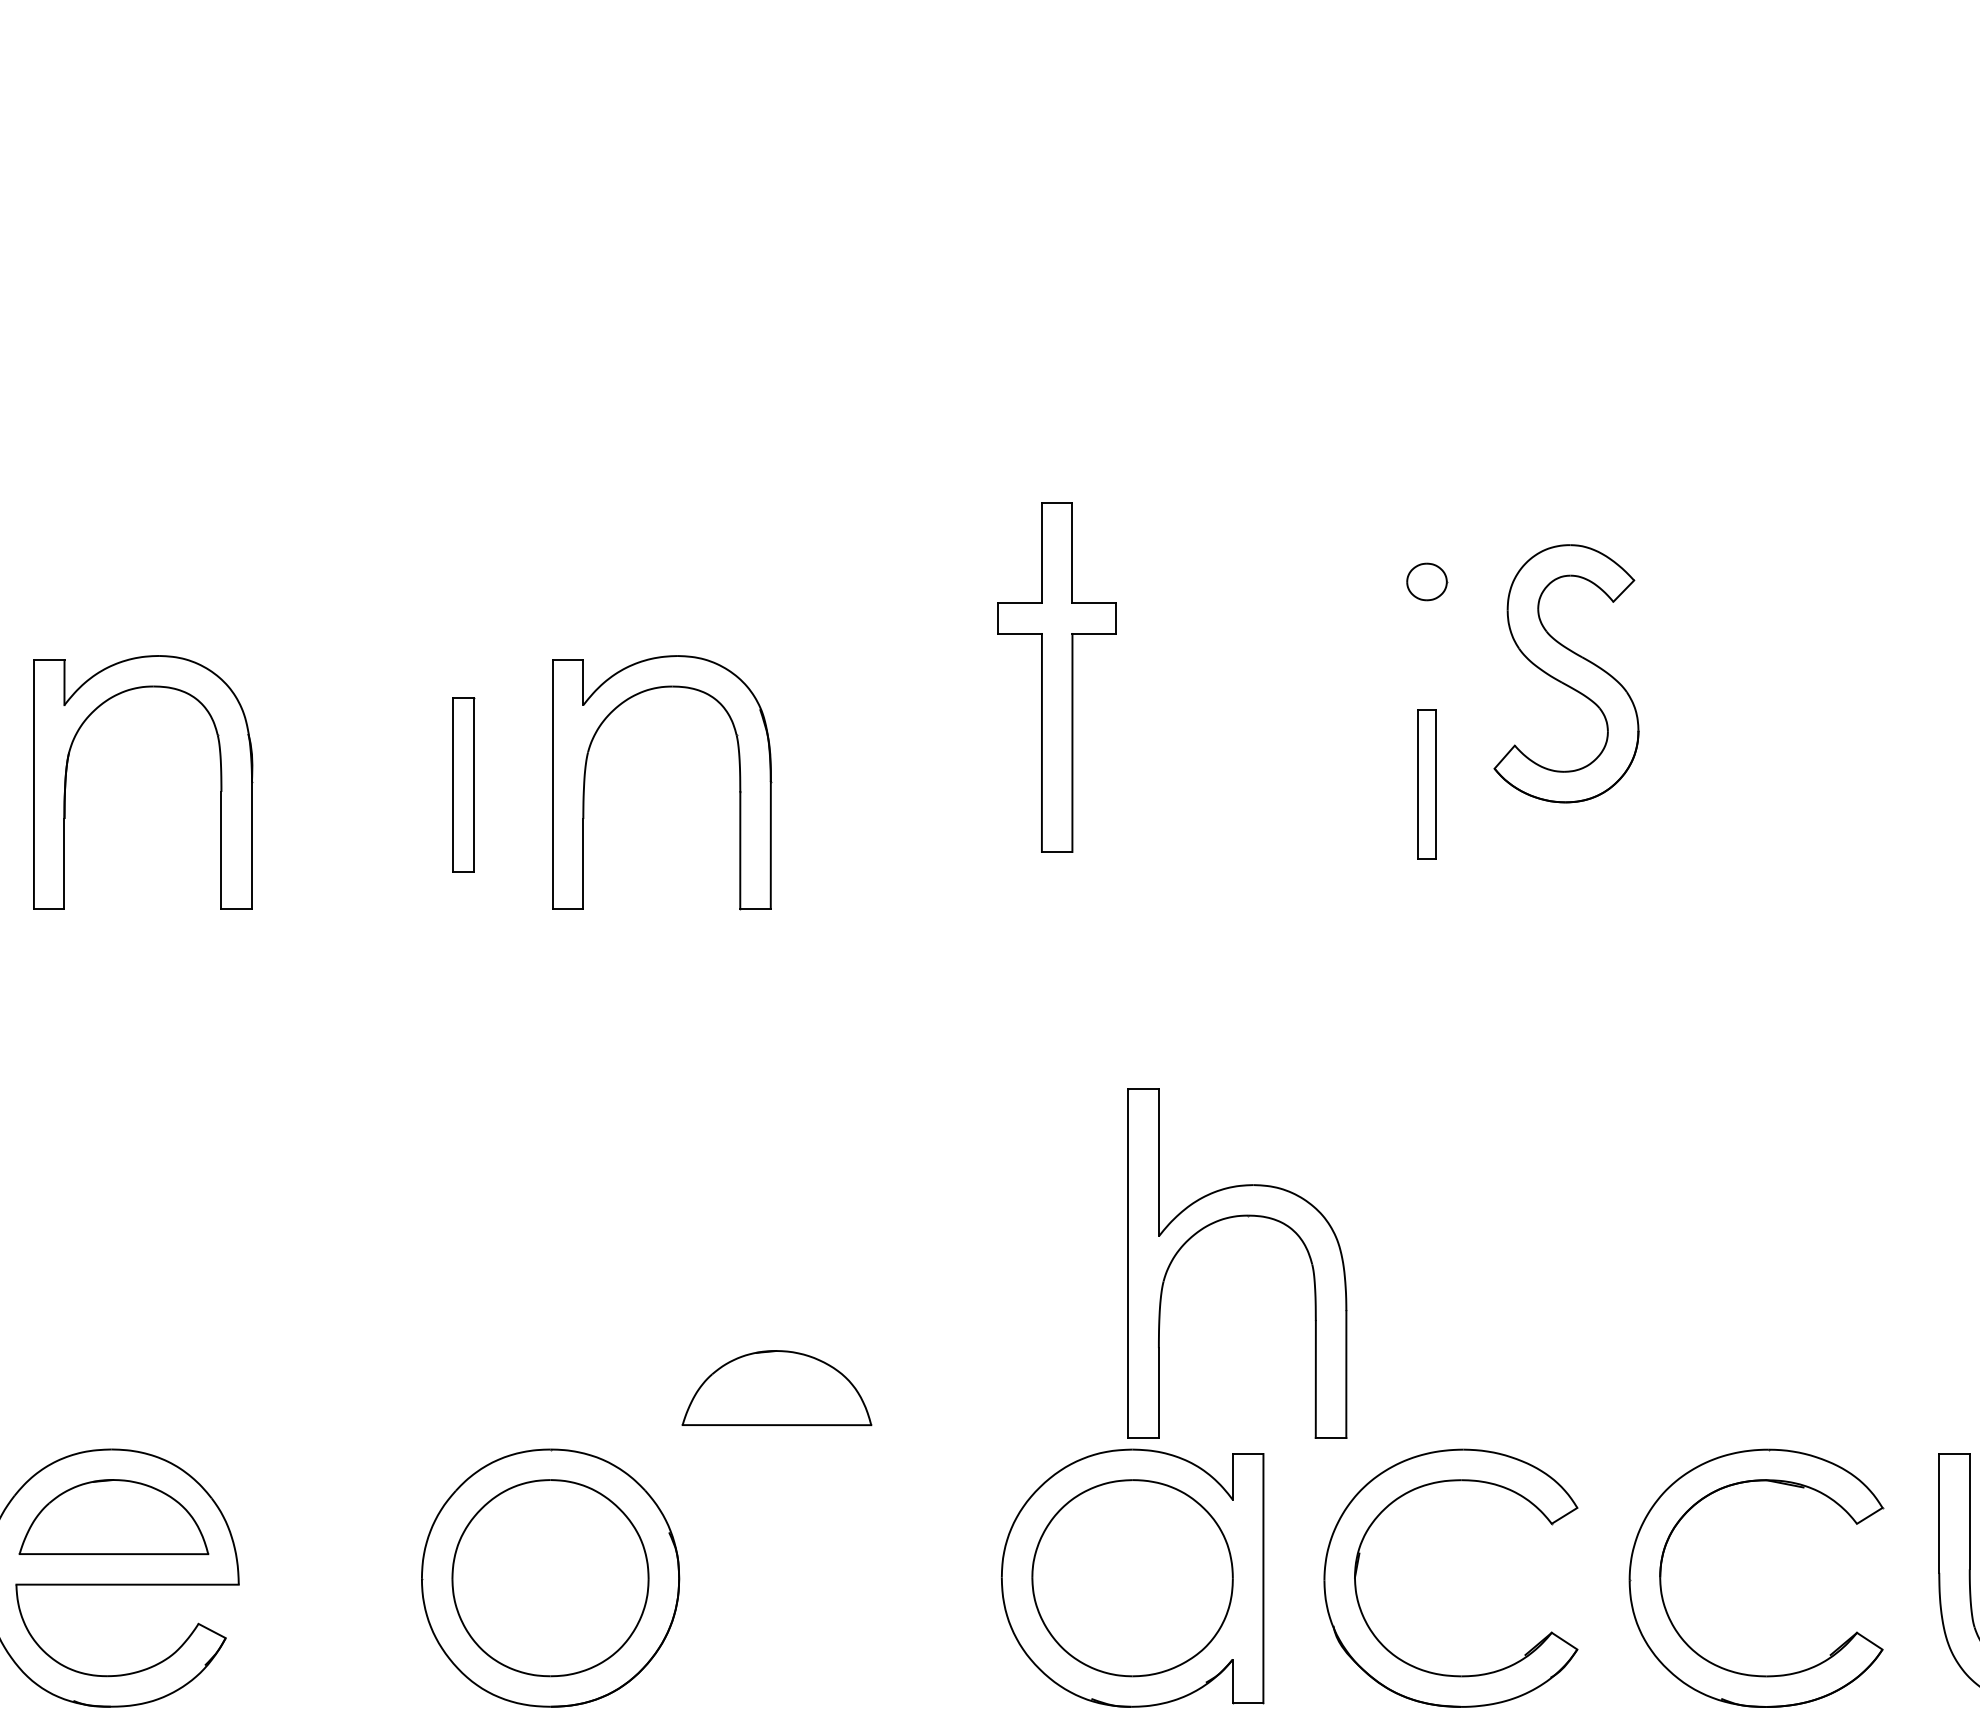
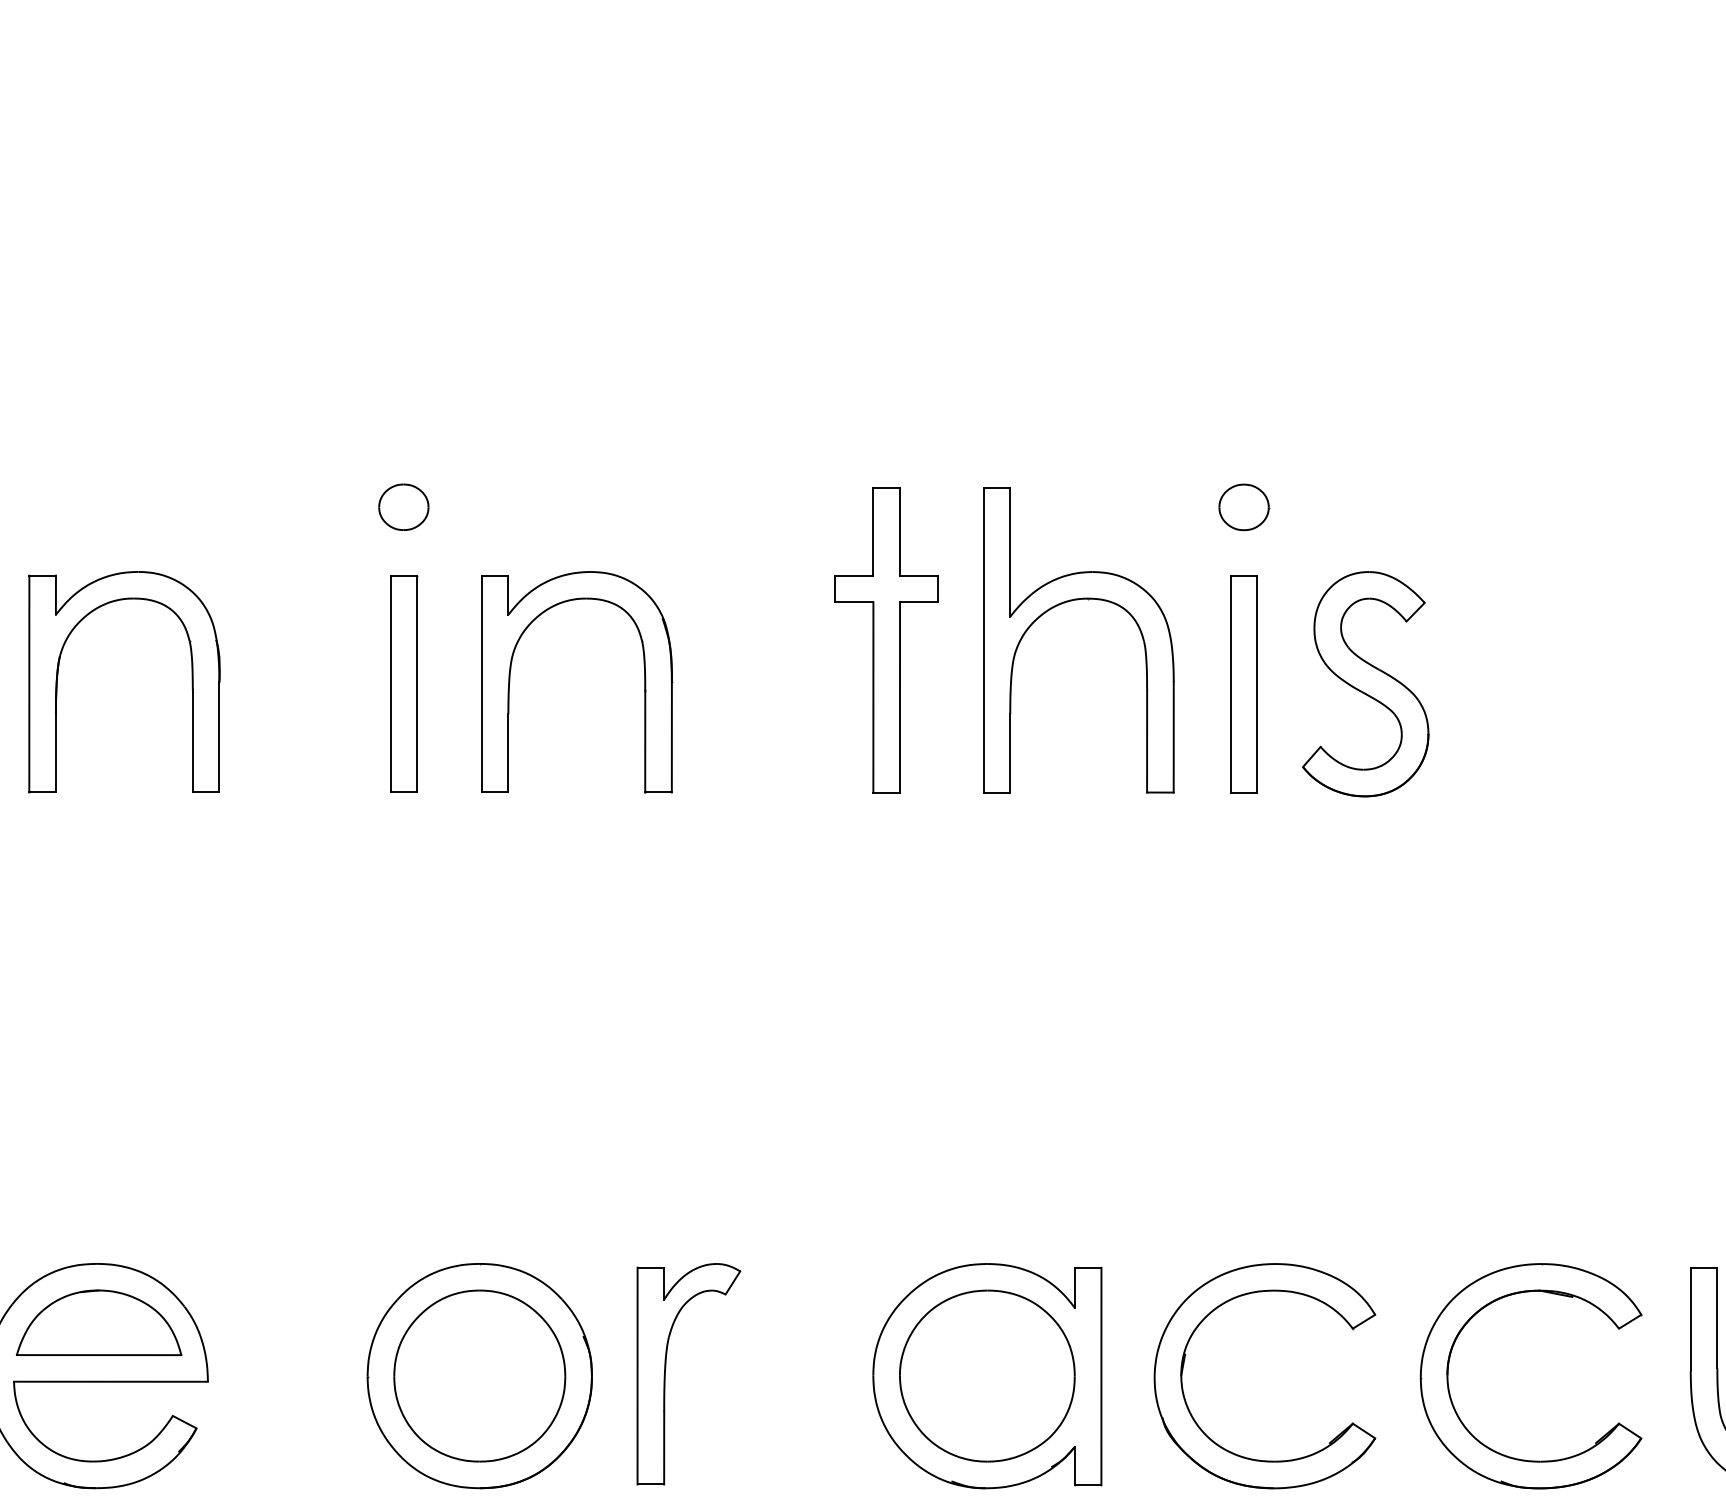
part: (463, 581) -> (403, 506), added
part: (1426, 581) -> (1243, 506), size x1.43
part: (1566, 673) -> (1365, 683), moved
part: (1056, 677) -> (886, 640), moved
part: (463, 784) -> (403, 683), size x1.43
part: (1426, 784) -> (1243, 683), size x1.67
part: (1226, 1219) -> (1069, 602), moved
part: (776, 1388) -> (676, 1210), removed
part: (764, 1568) -> (666, 1367), added

